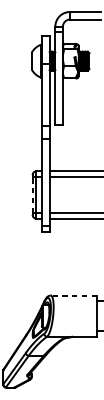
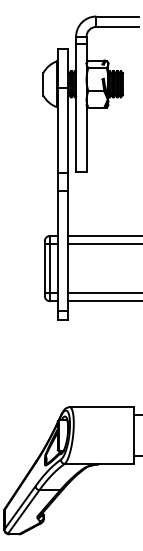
line: (32, 194) -> (44, 268), dashed -> solid
line: (73, 295) -> (101, 407), dashed -> solid

